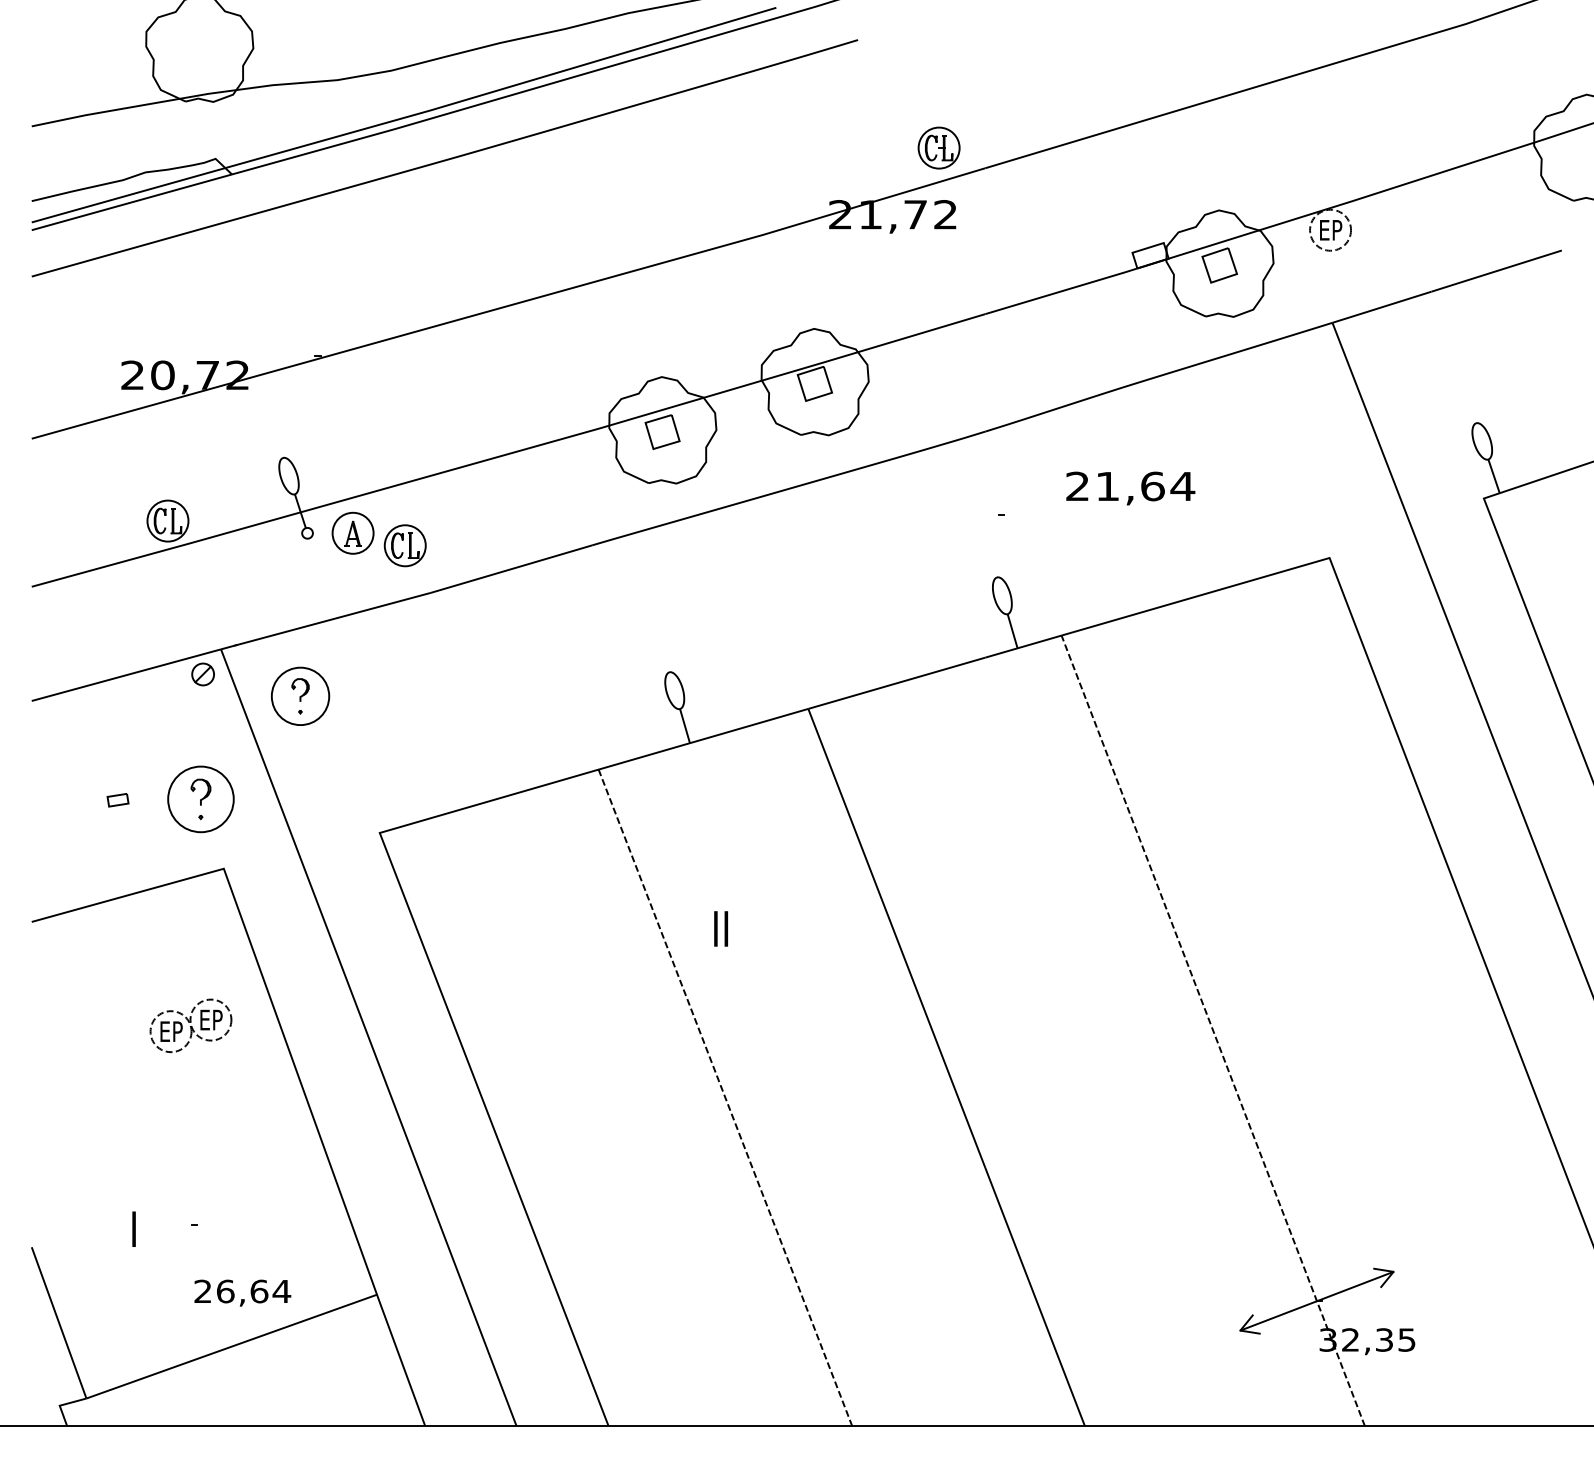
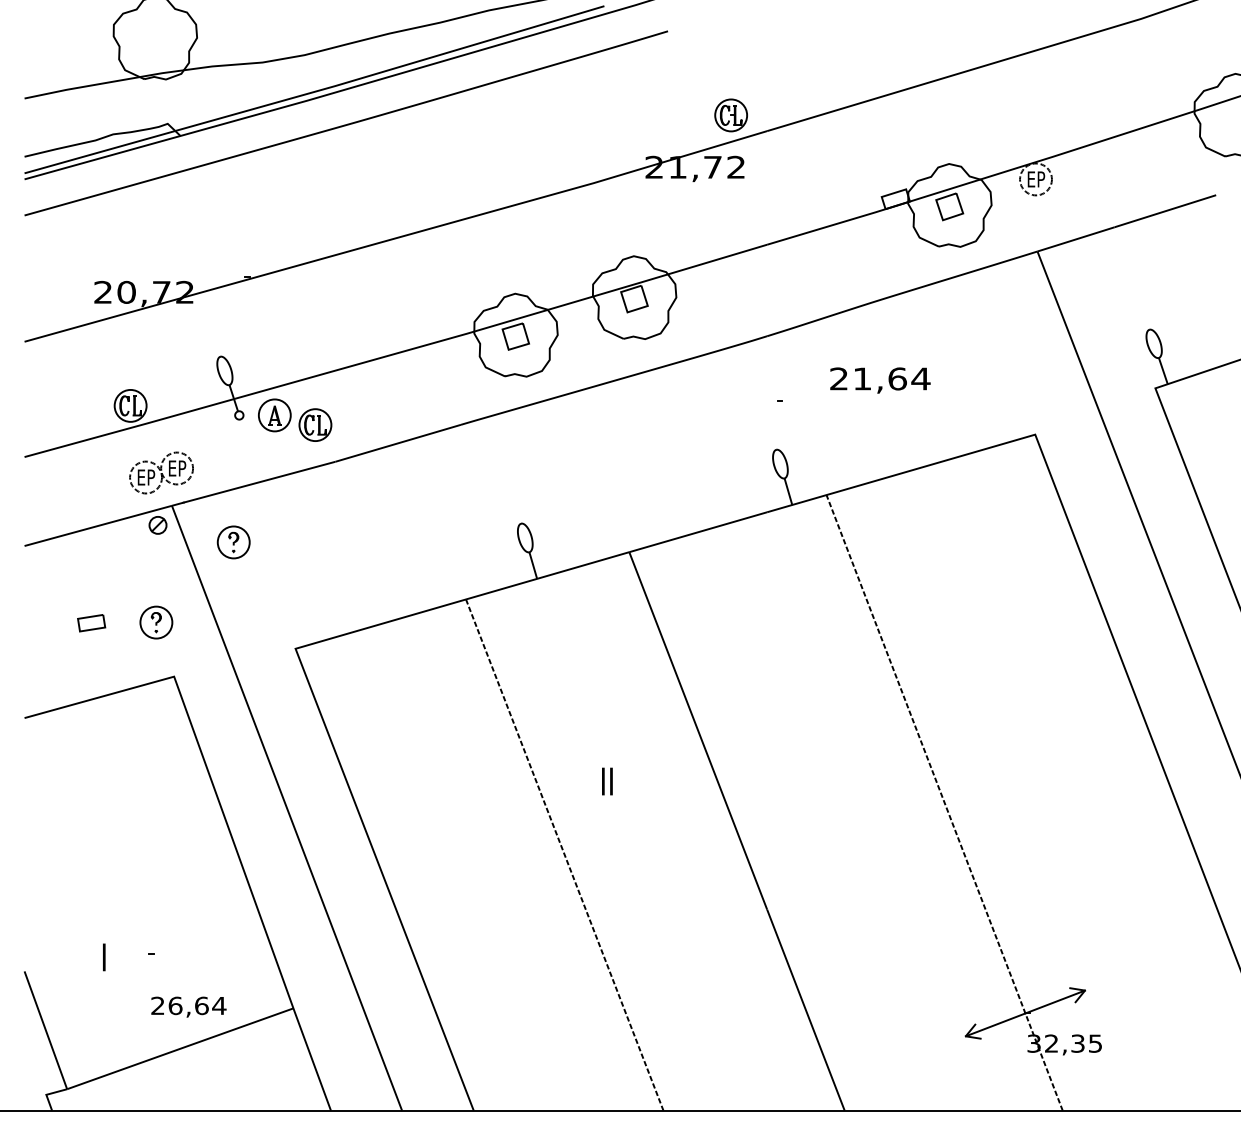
part: (300, 696) -> (233, 542), size x0.71
part: (201, 799) -> (156, 622), size x0.62
part: (117, 800) -> (91, 623), size x1.67
text: (721, 928) -> (607, 781), moved
part: (190, 1025) -> (161, 472), moved

